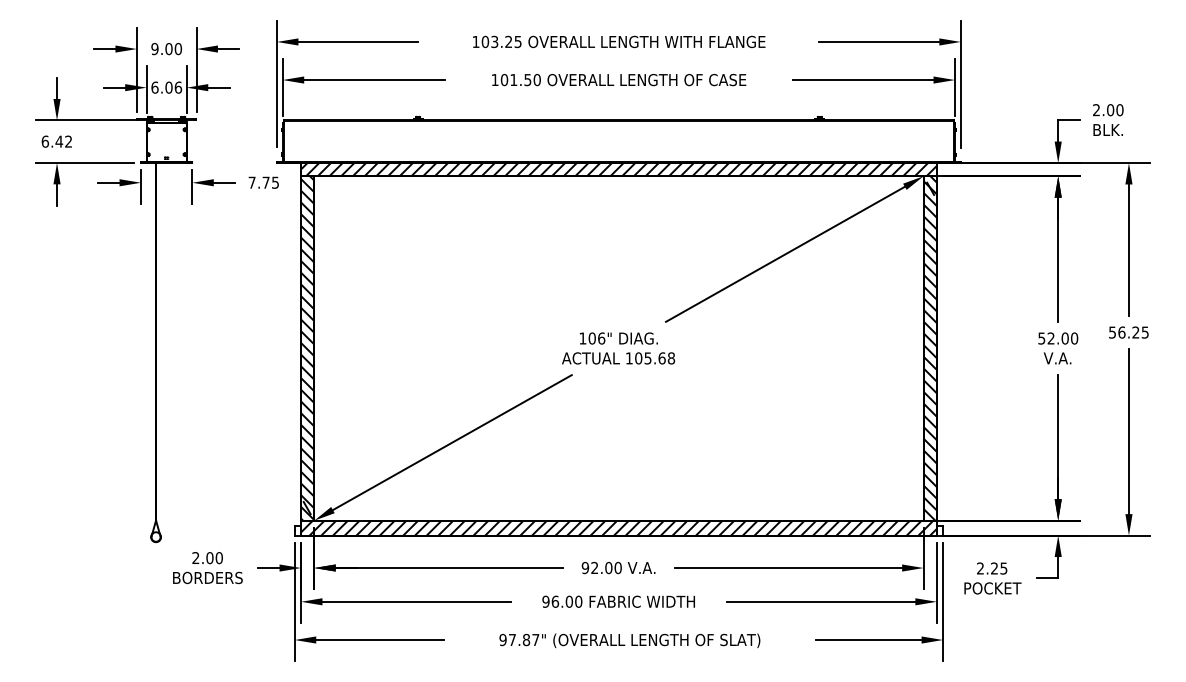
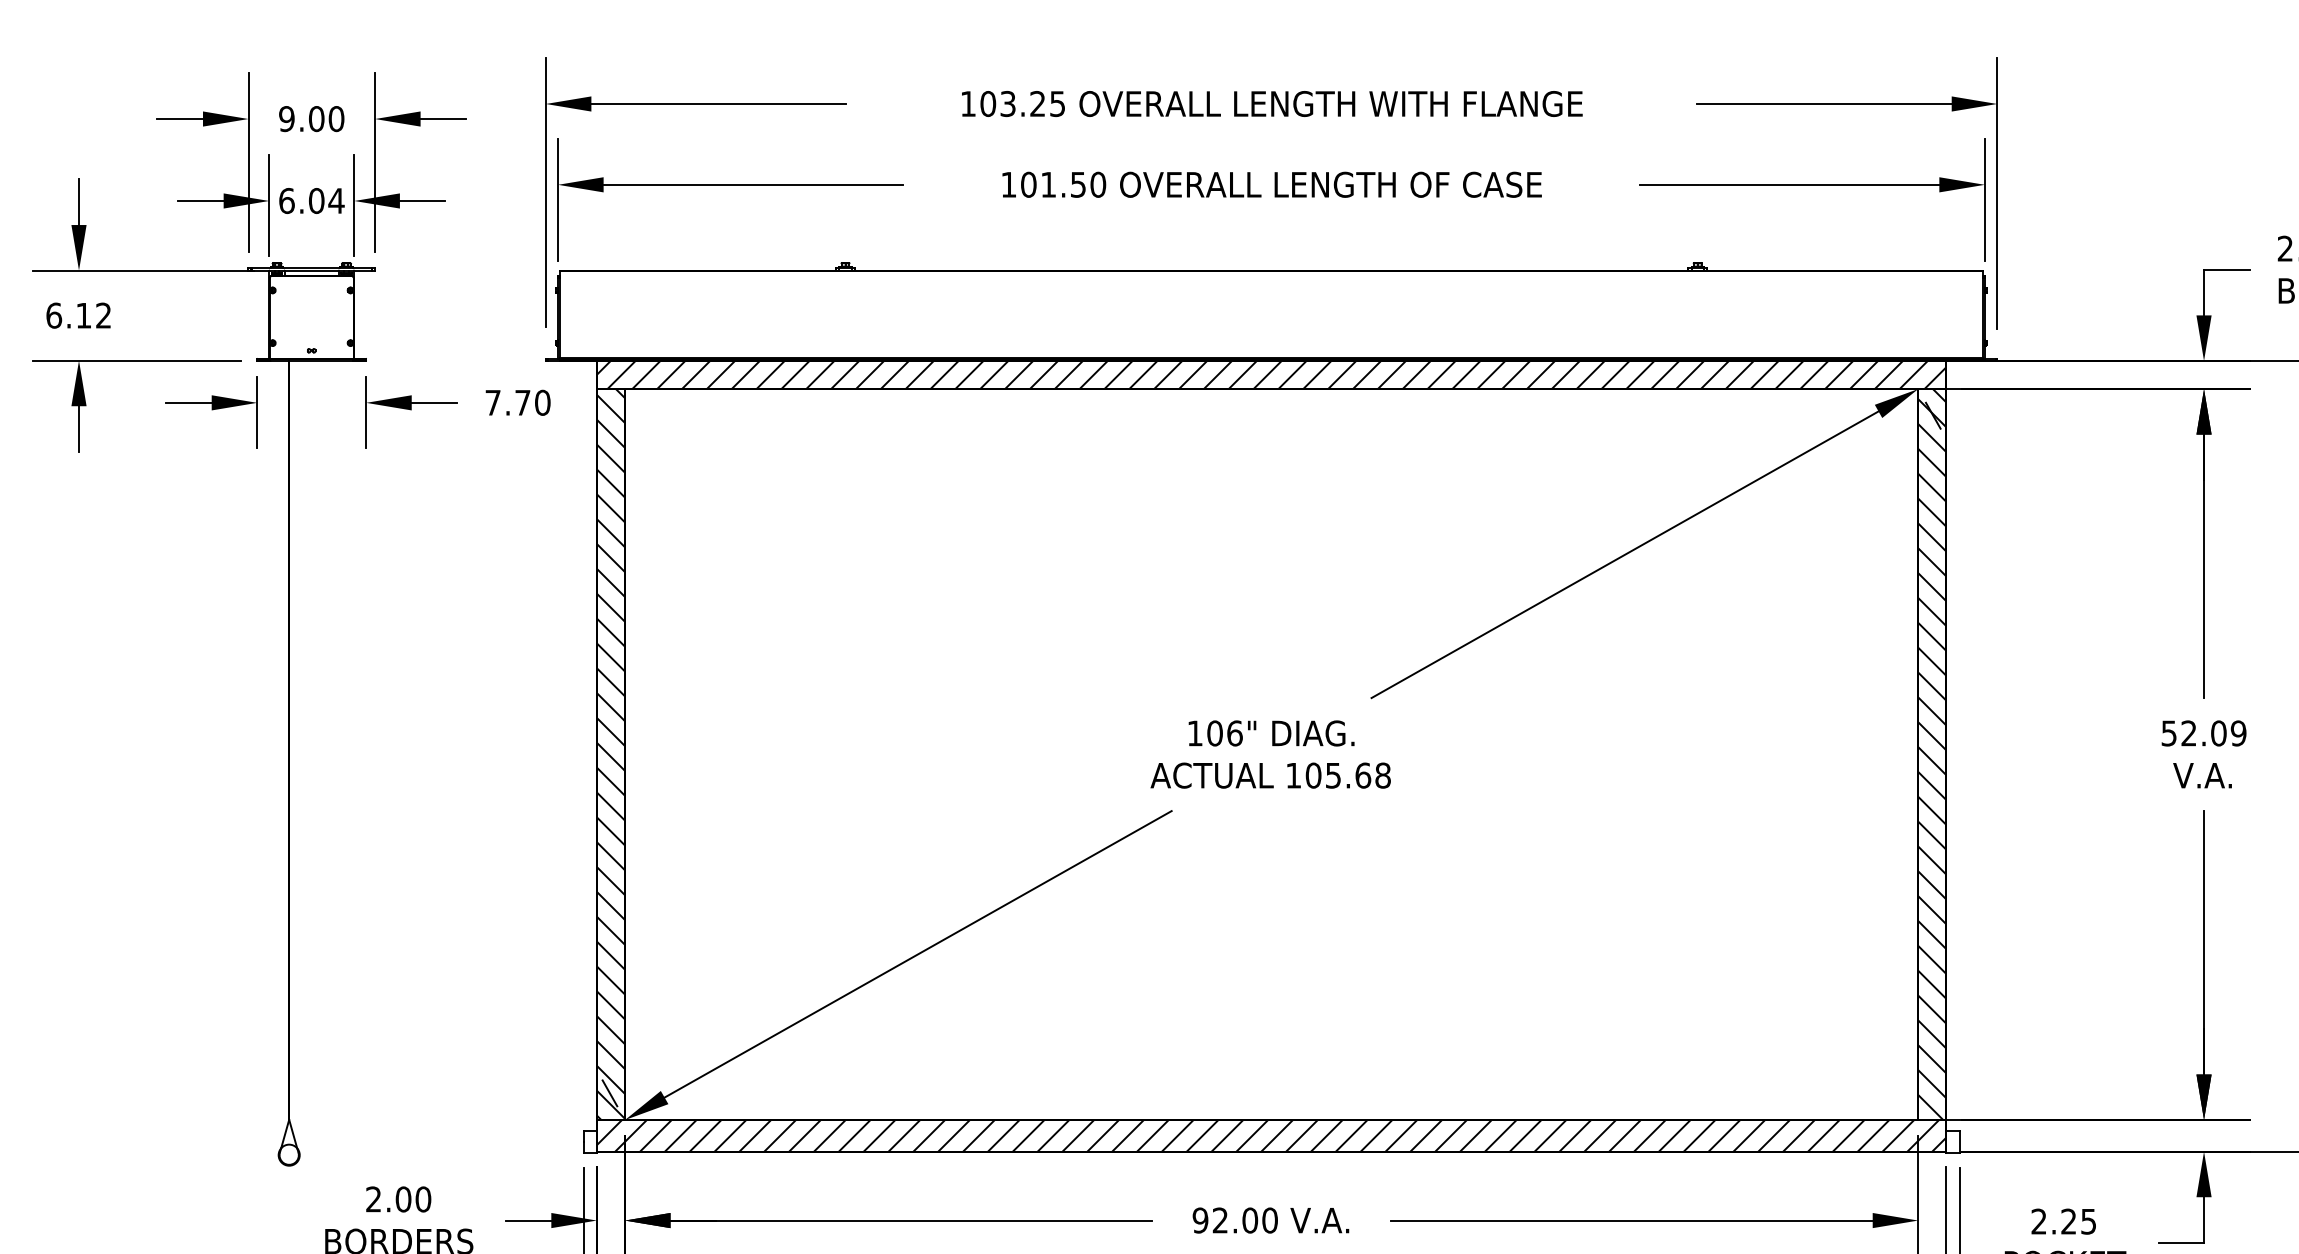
text: (178, 87) -> (336, 200), 6.06 -> 6.04
text: (59, 141) -> (84, 315), 6.42 -> 6.12
text: (275, 182) -> (542, 402), 7.75 -> 7.70
text: (1074, 338) -> (2238, 733), 52.00 -> 52.09

